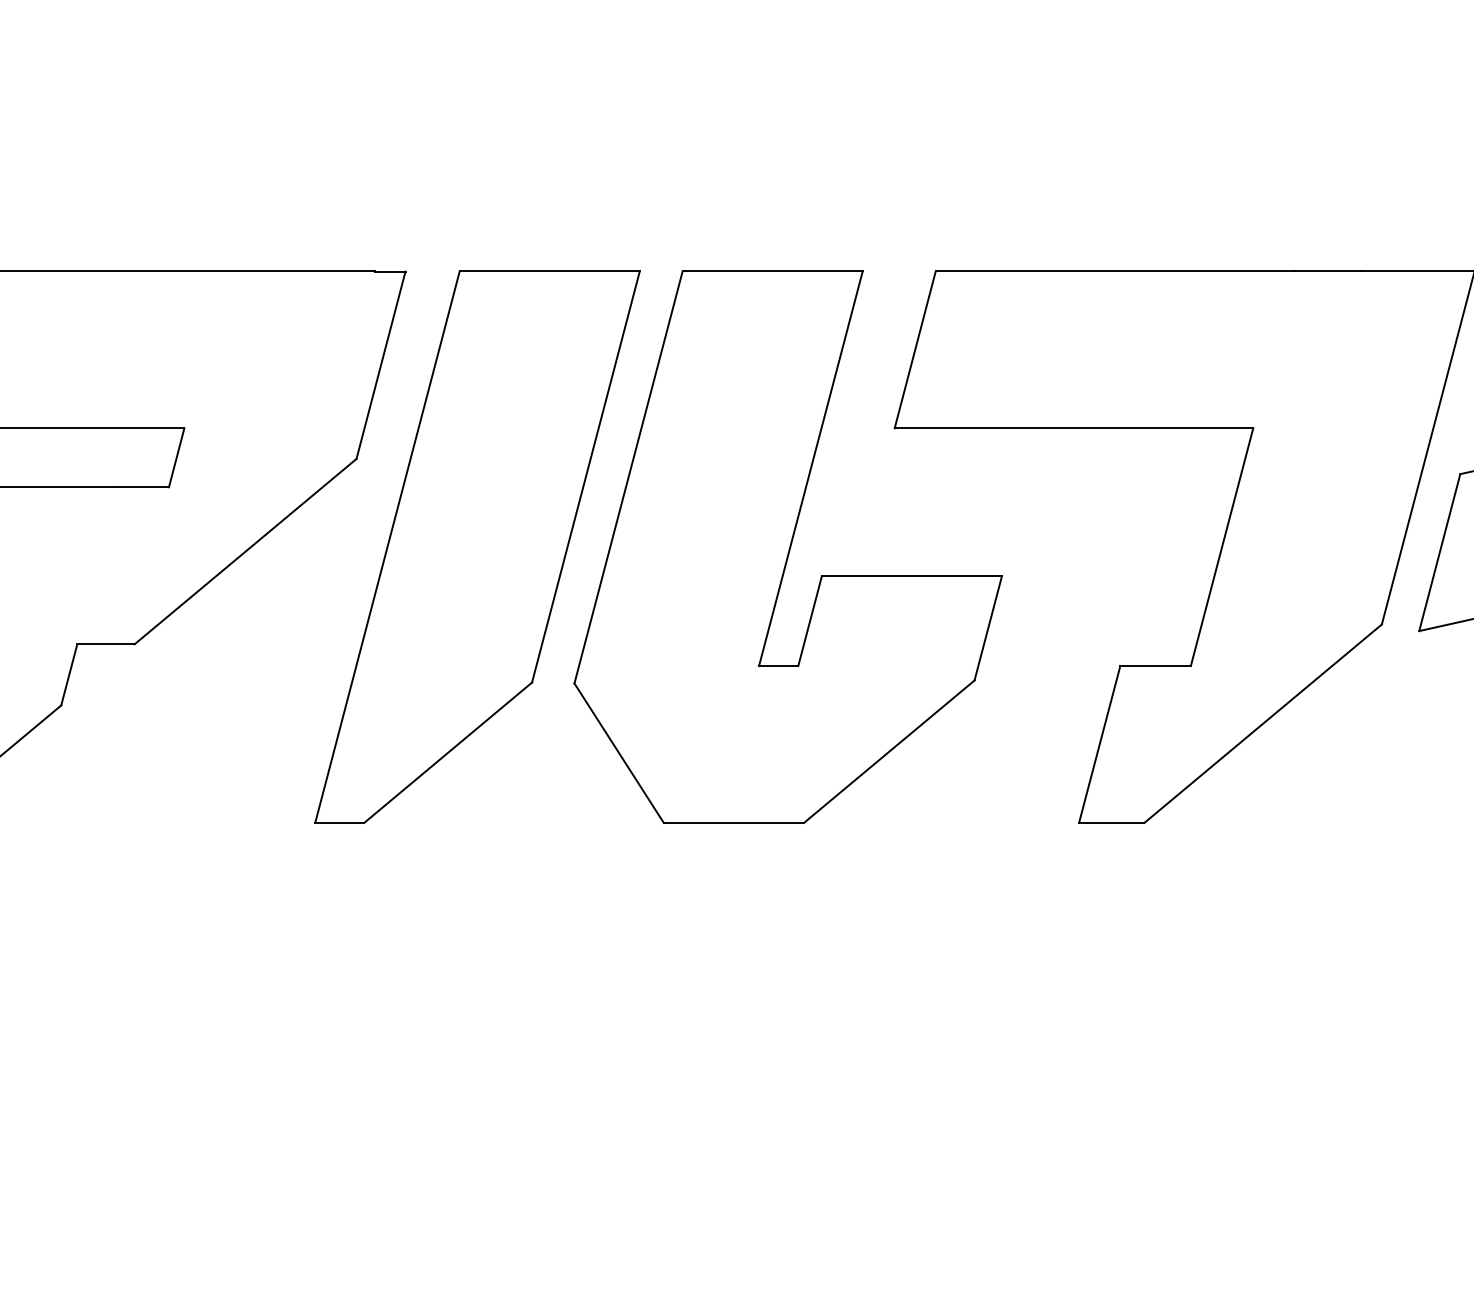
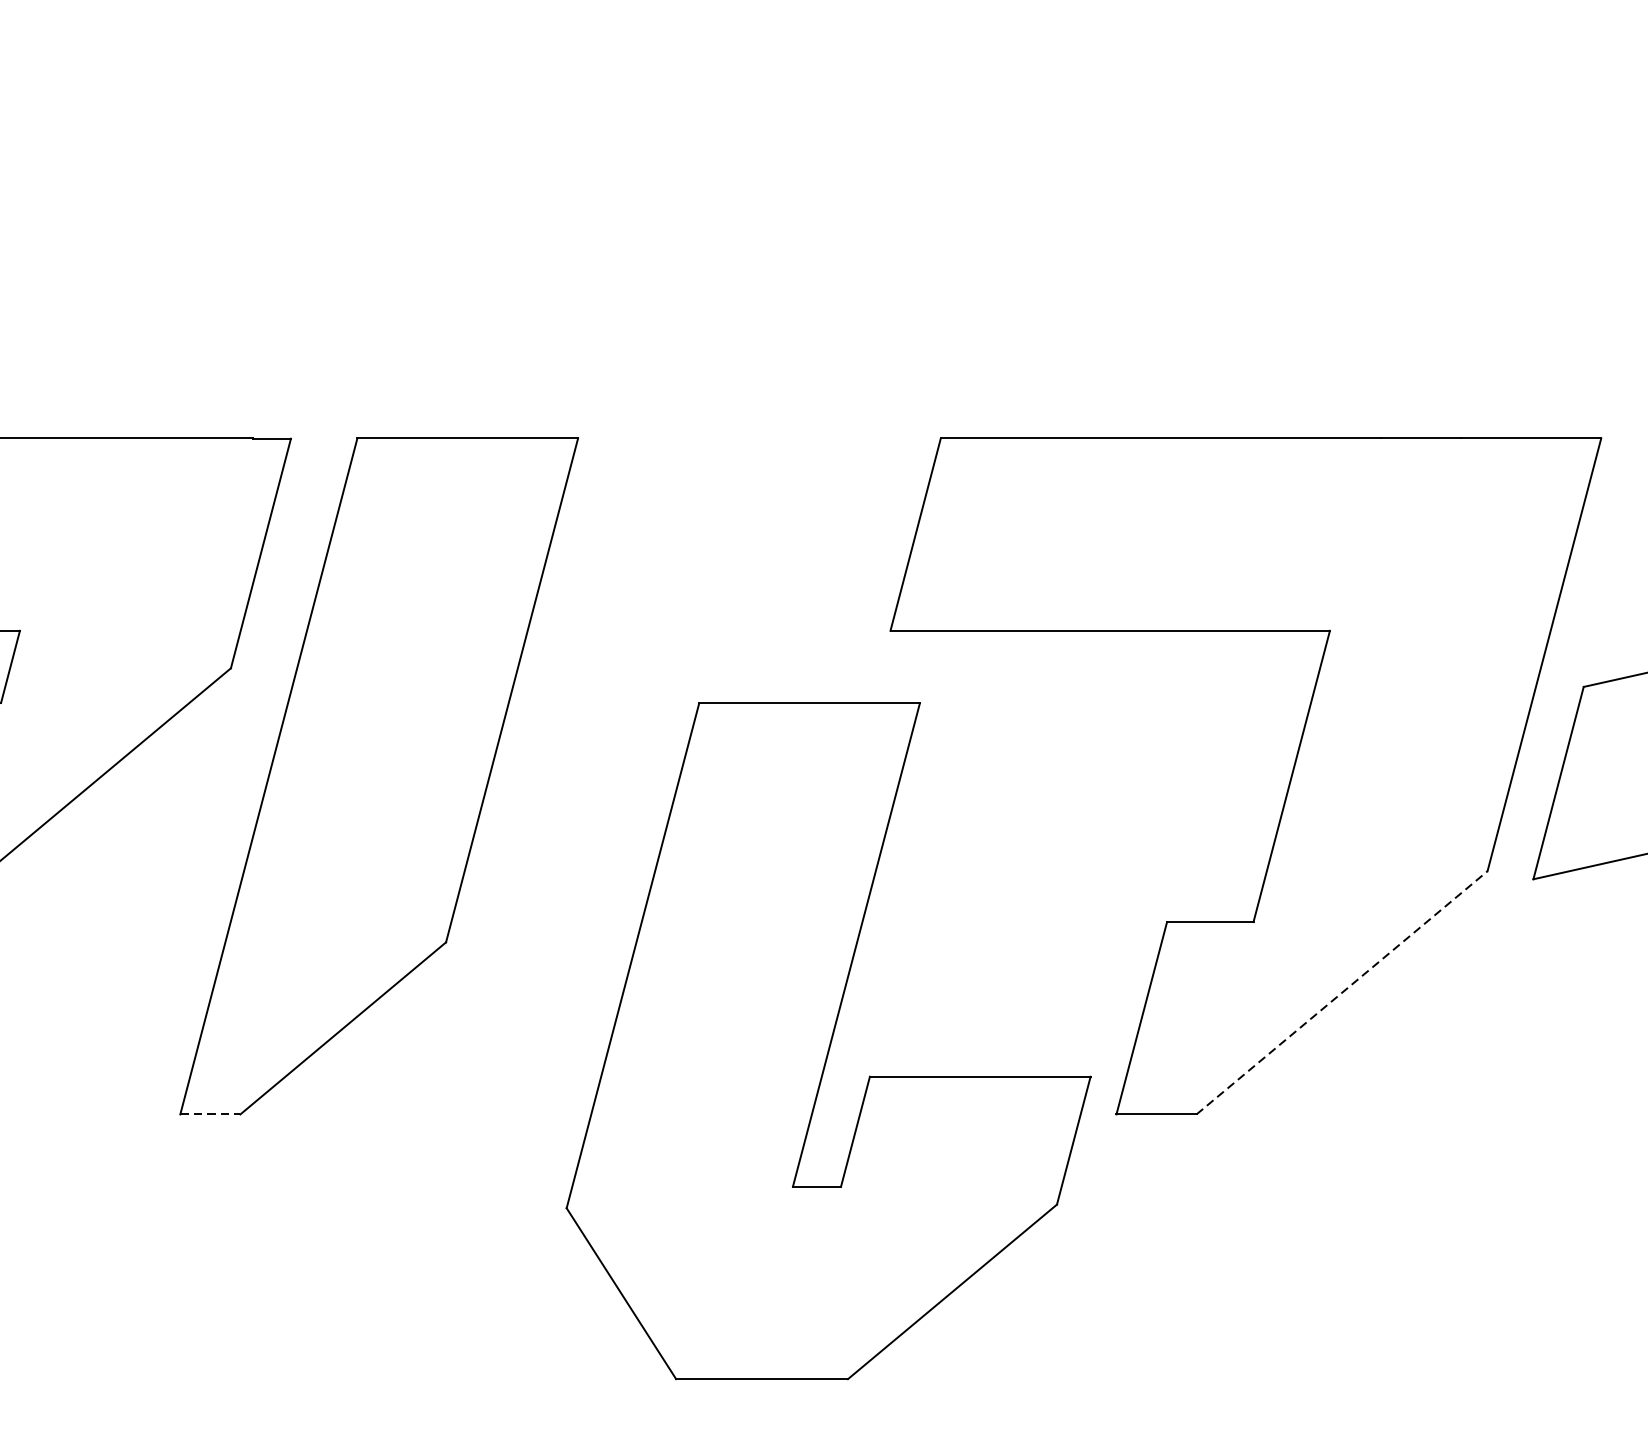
part: (787, 546) -> (827, 1040), moved
line: (1263, 723) -> (1342, 992), solid -> dashed
line: (340, 822) -> (211, 1113), solid -> dashed

